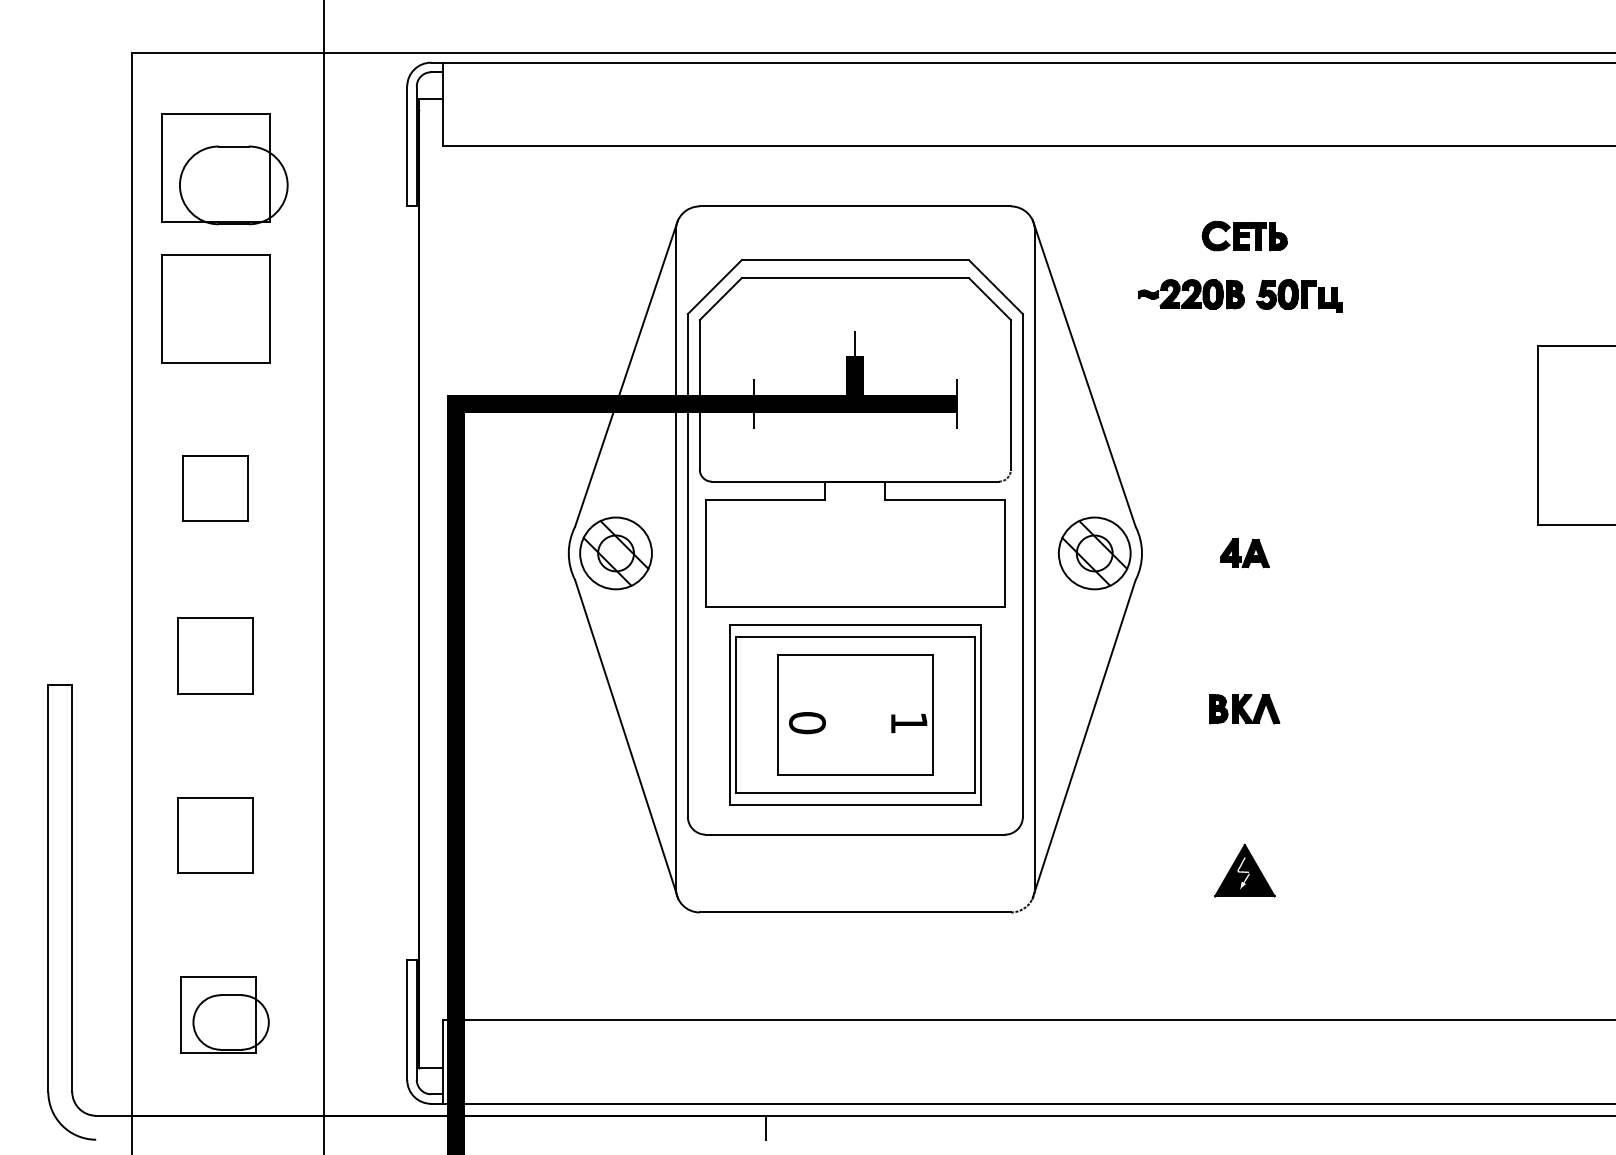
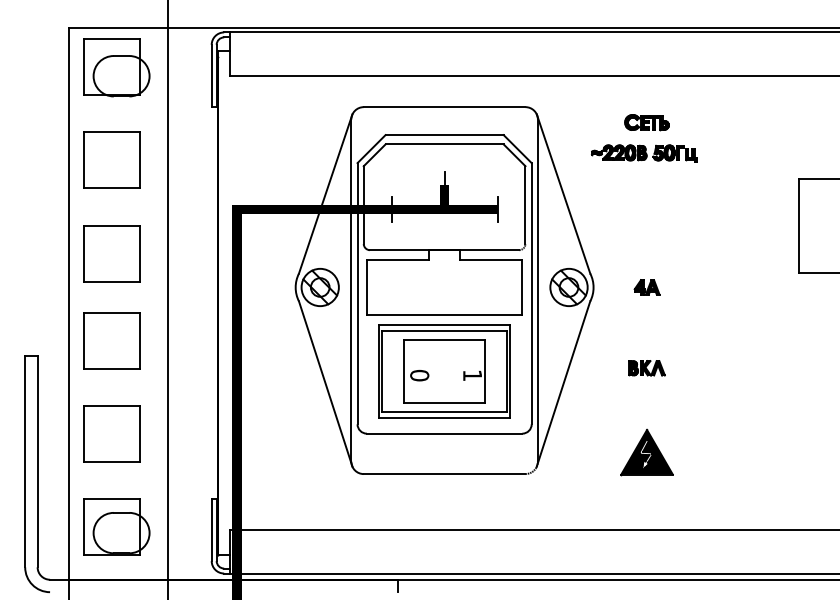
part: (224, 168) -> (116, 67), moved
part: (214, 488) -> (111, 253), size x1.67
part: (214, 655) -> (111, 340), size x1.43
part: (214, 834) -> (111, 433), size x1.43
part: (1243, 870) -> (646, 452), size x1.67
part: (224, 1013) -> (116, 526), size x1.43

